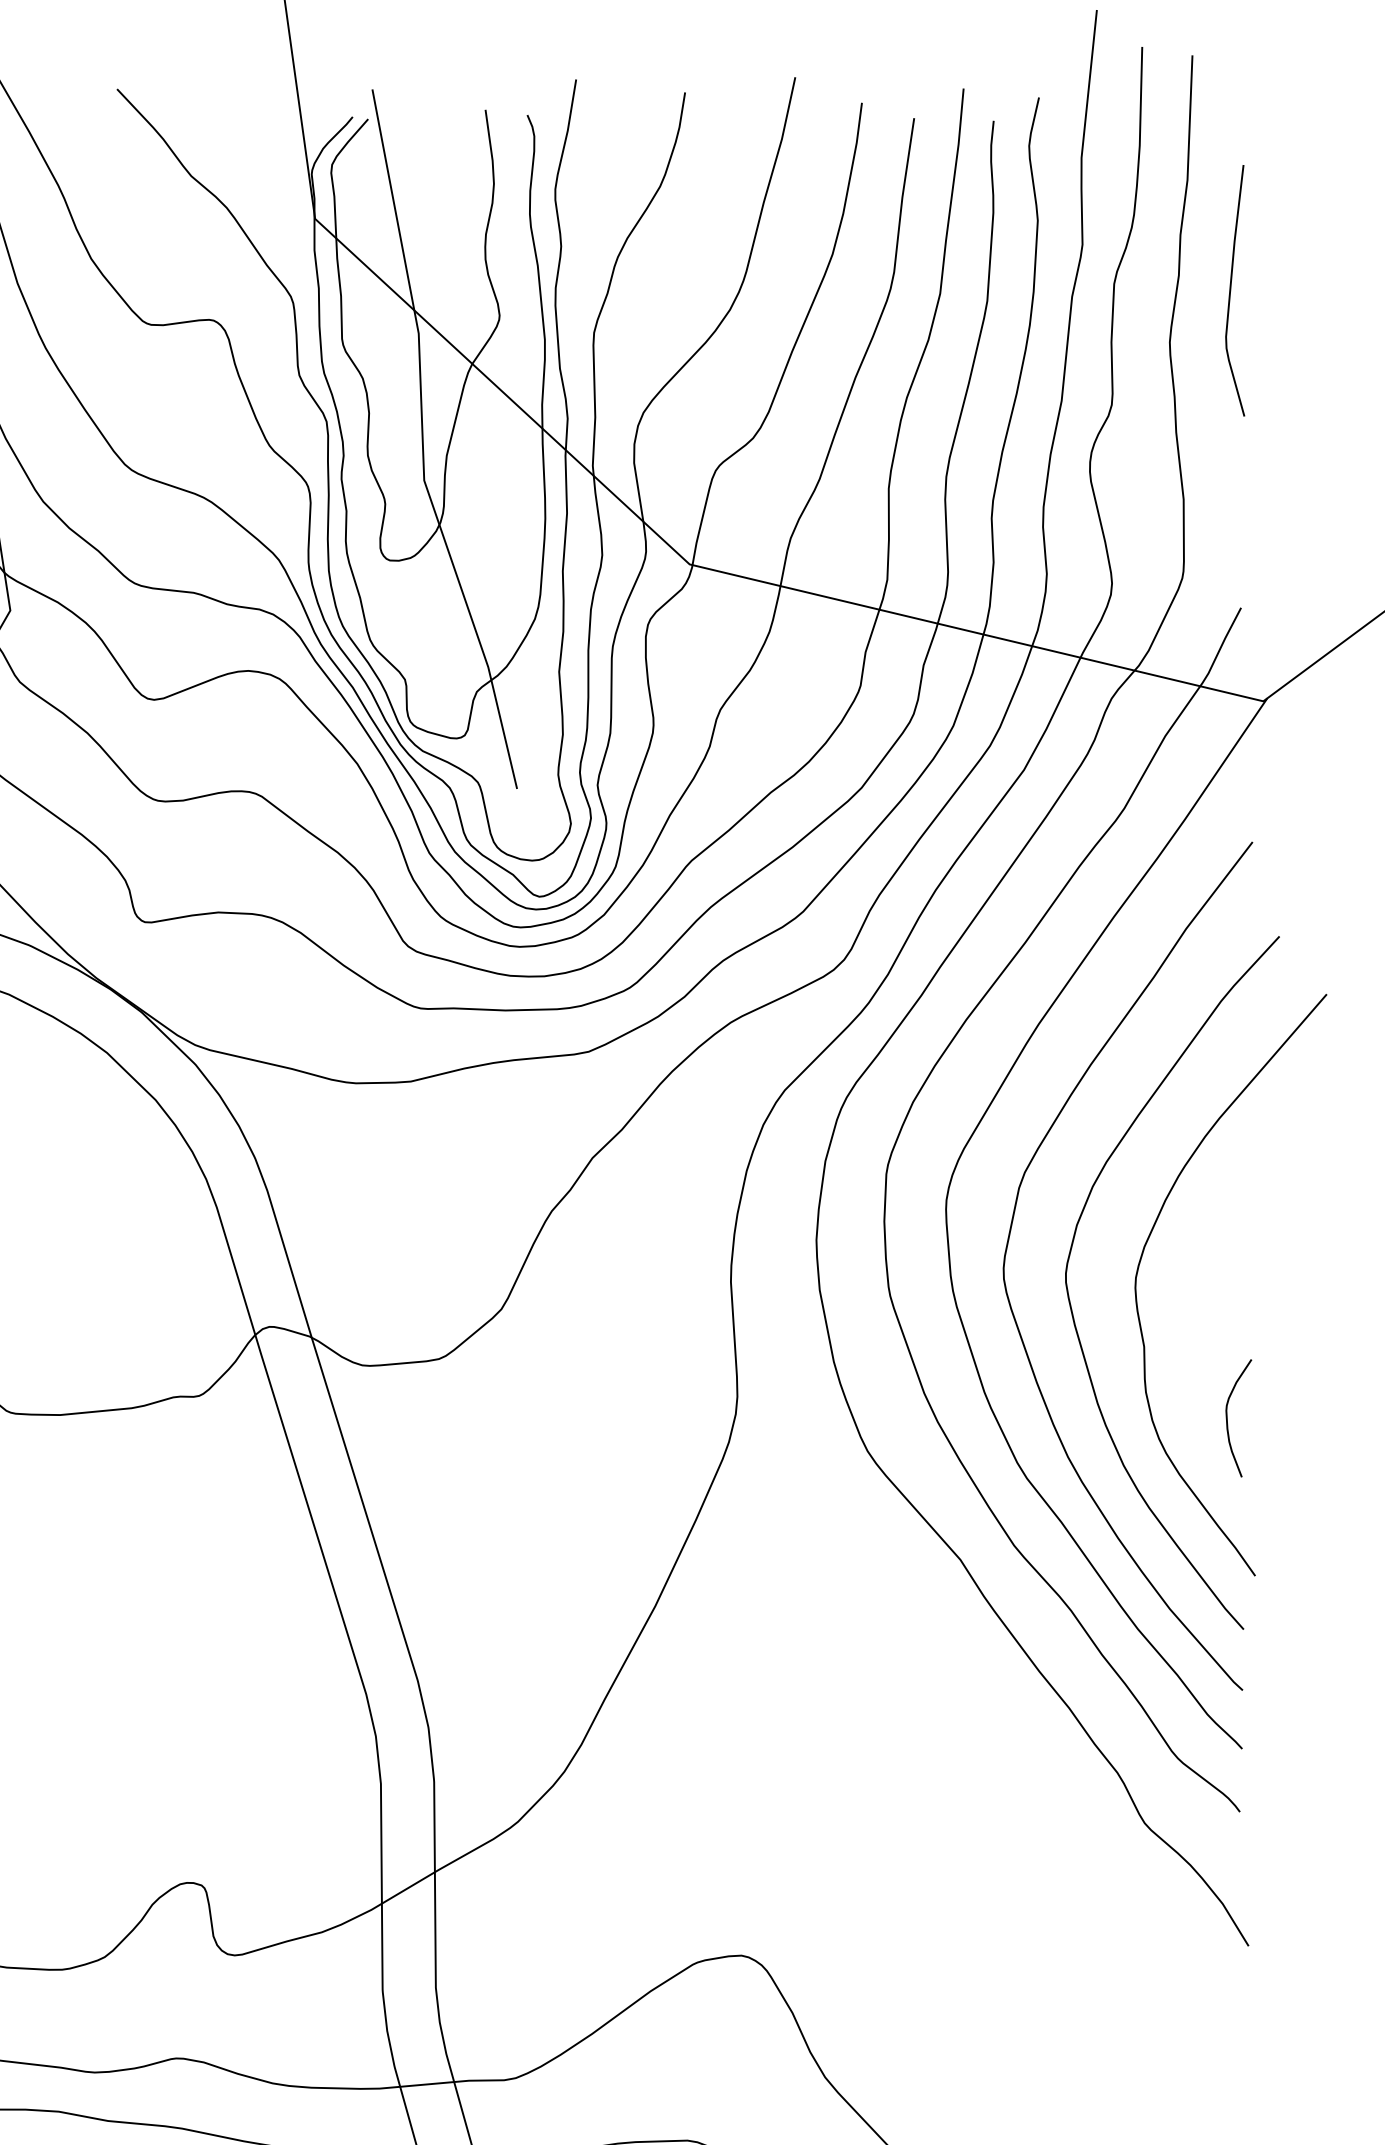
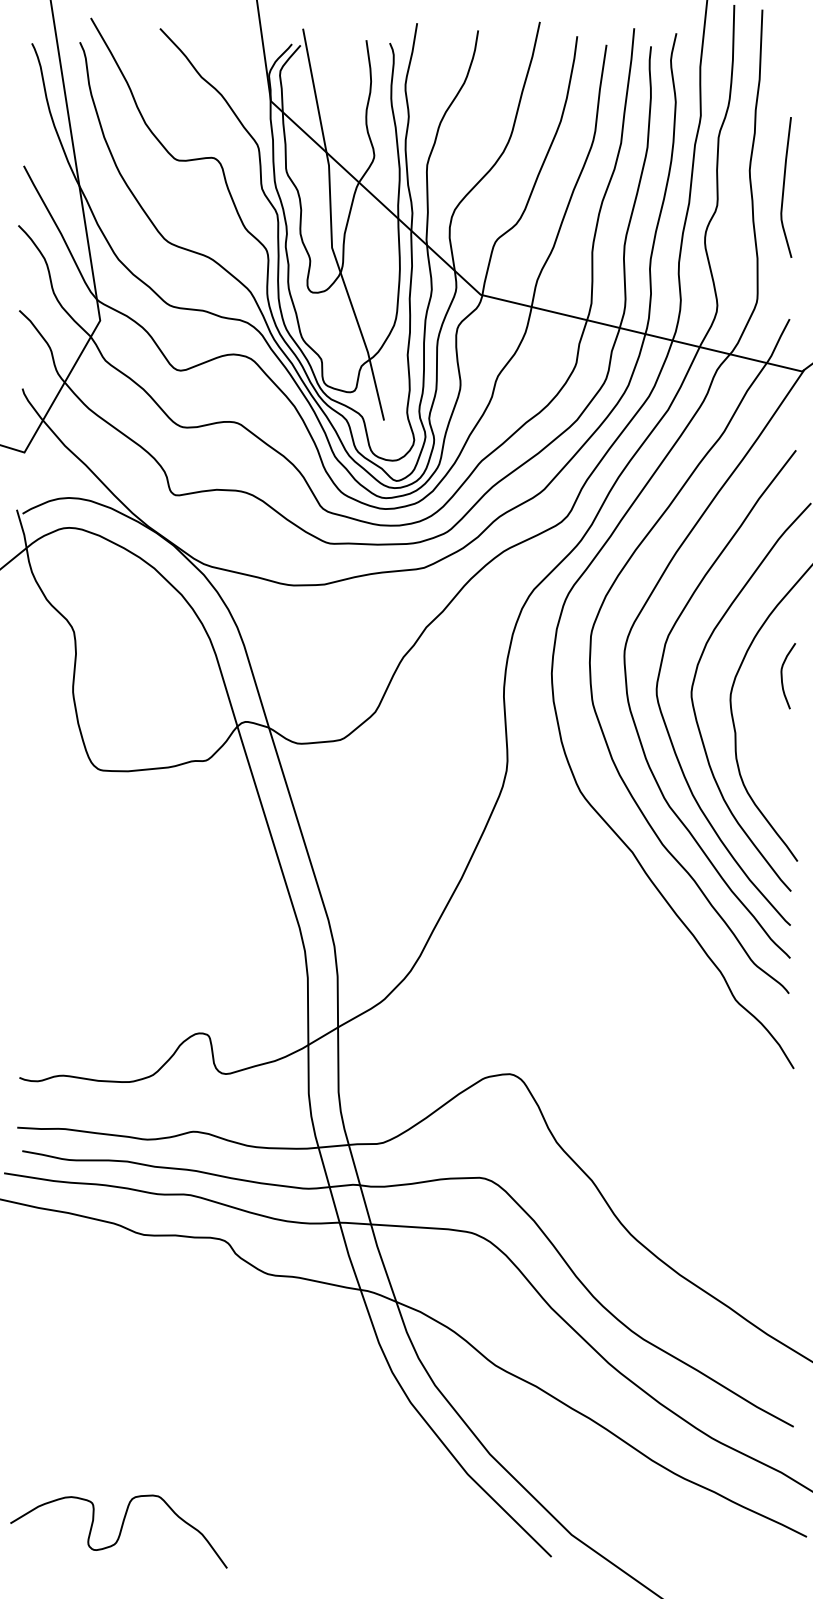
curve: (1231, 290) -> (784, 187), moved
curve: (1228, 1418) -> (782, 676), moved

